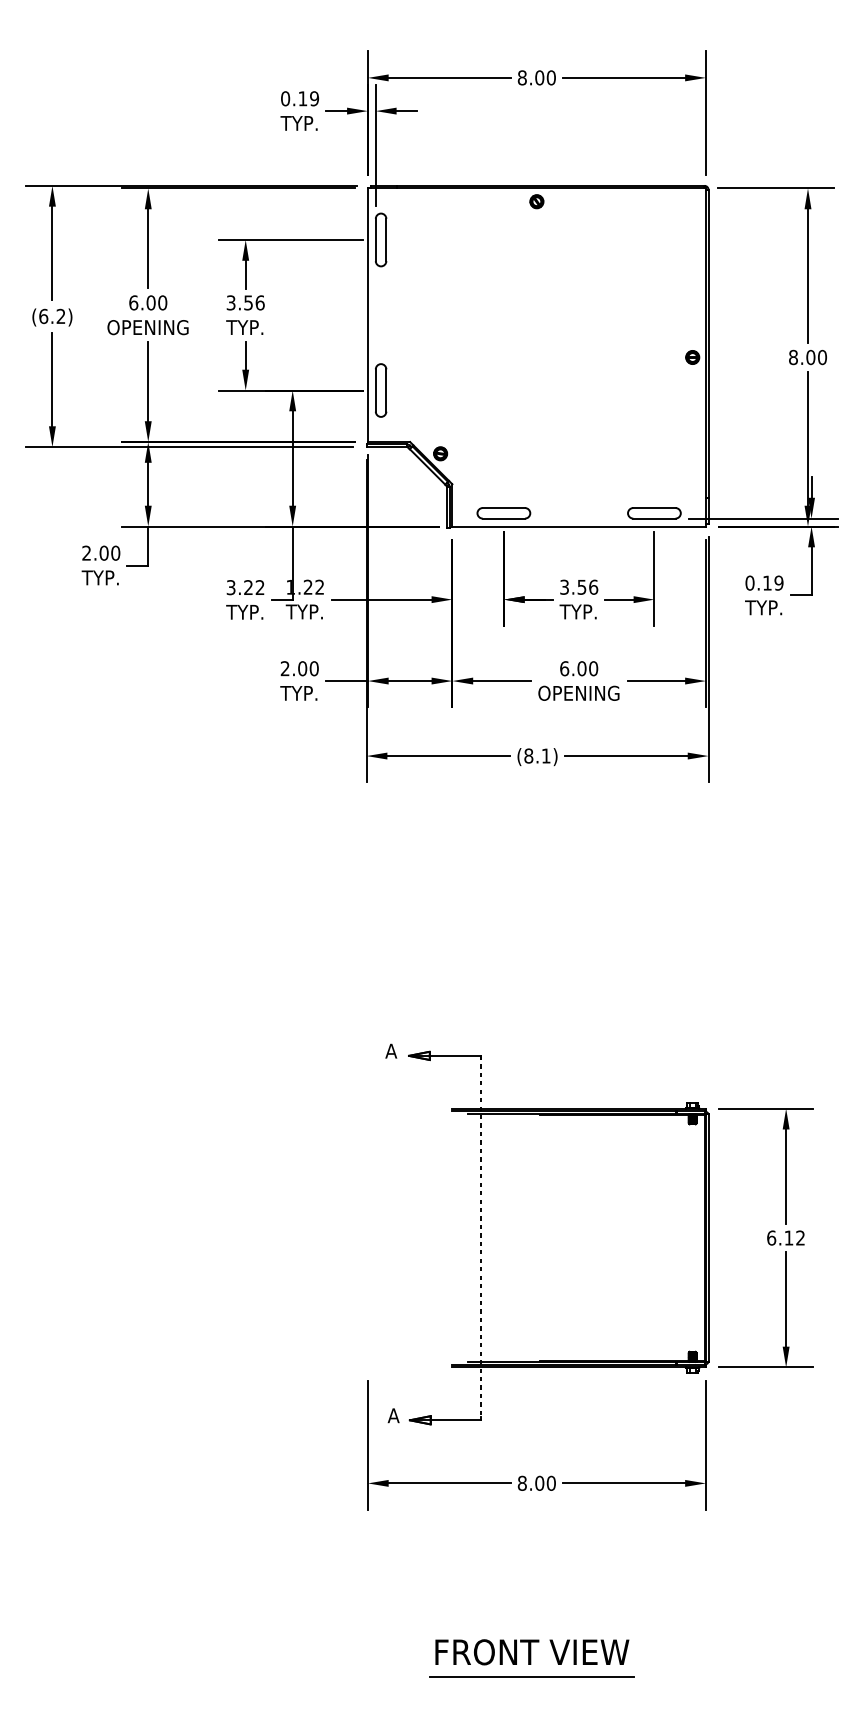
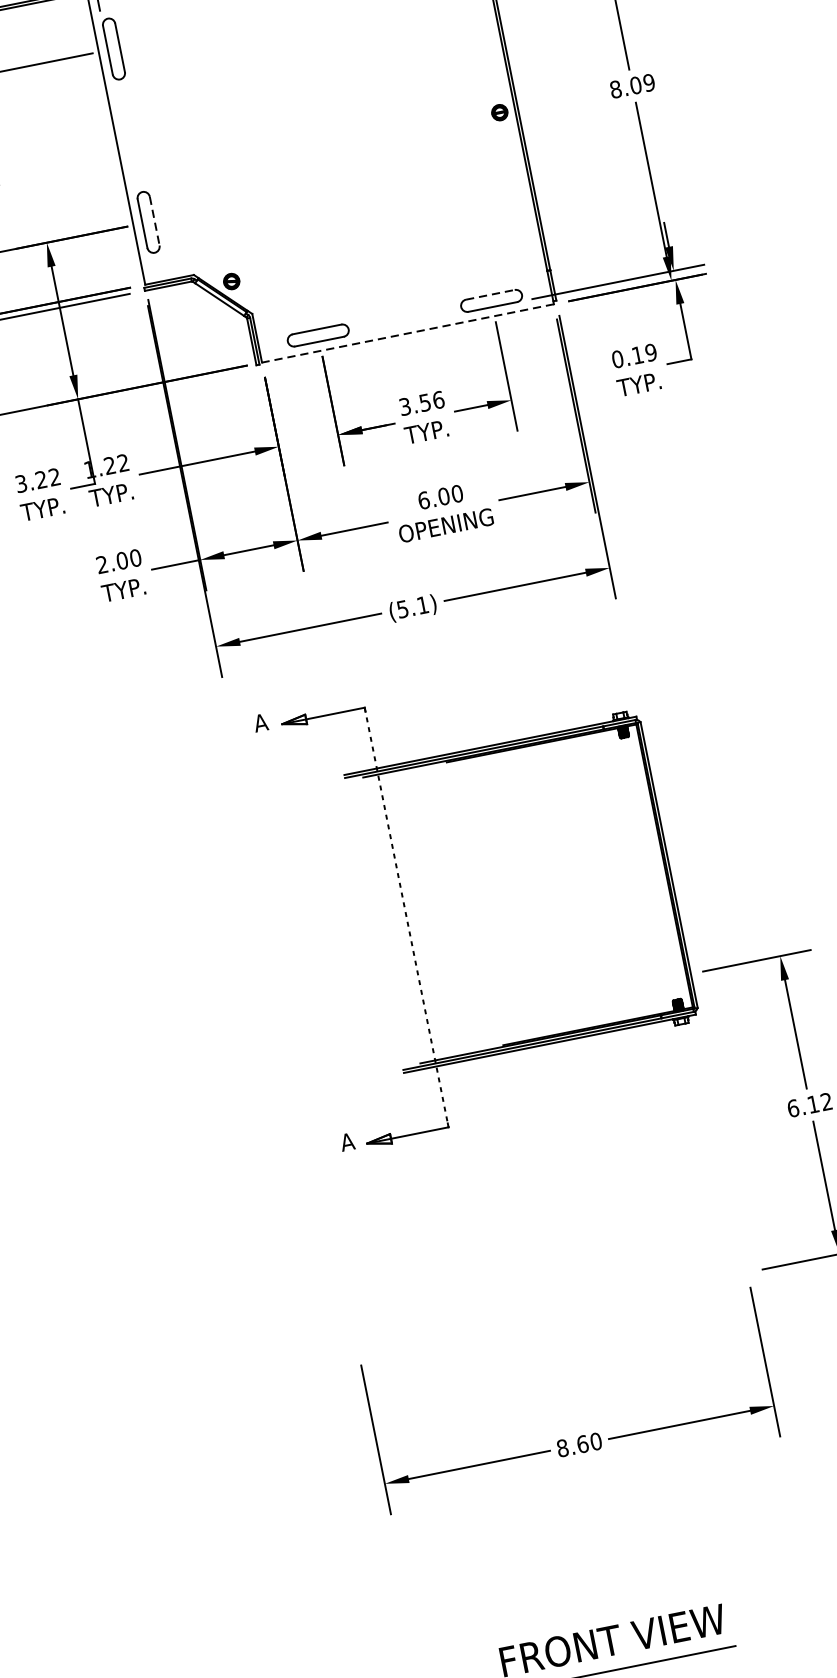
text: (821, 357) -> (648, 83), 8.00 -> 8.09
line: (386, 391) -> (155, 222), solid -> dashed
line: (654, 508) -> (490, 295), solid -> dashed
line: (579, 526) -> (408, 333), solid -> dashed
text: (528, 755) -> (402, 608), (8.1) -> (5.1)
part: (481, 1234) -> (406, 913), moved
text: (539, 1482) -> (582, 1443), 8.00 -> 8.60

